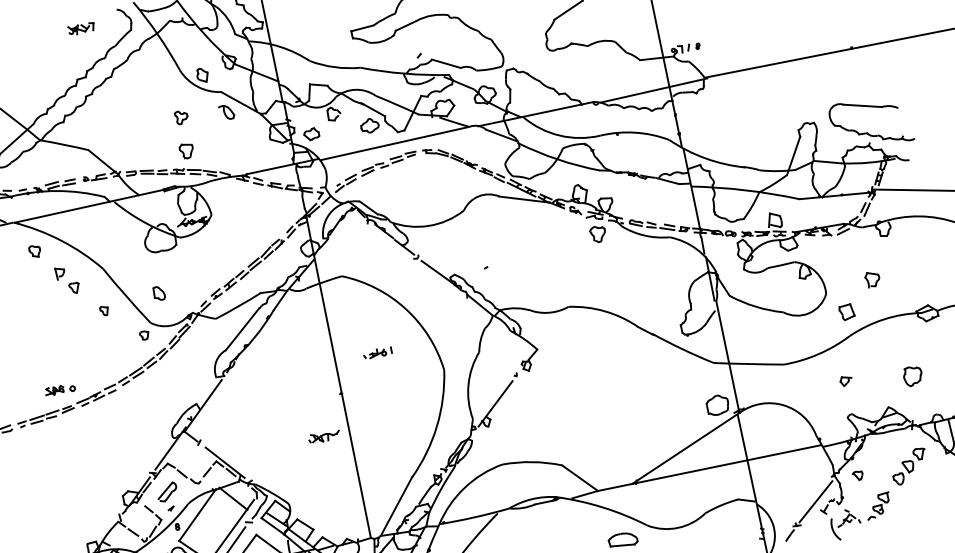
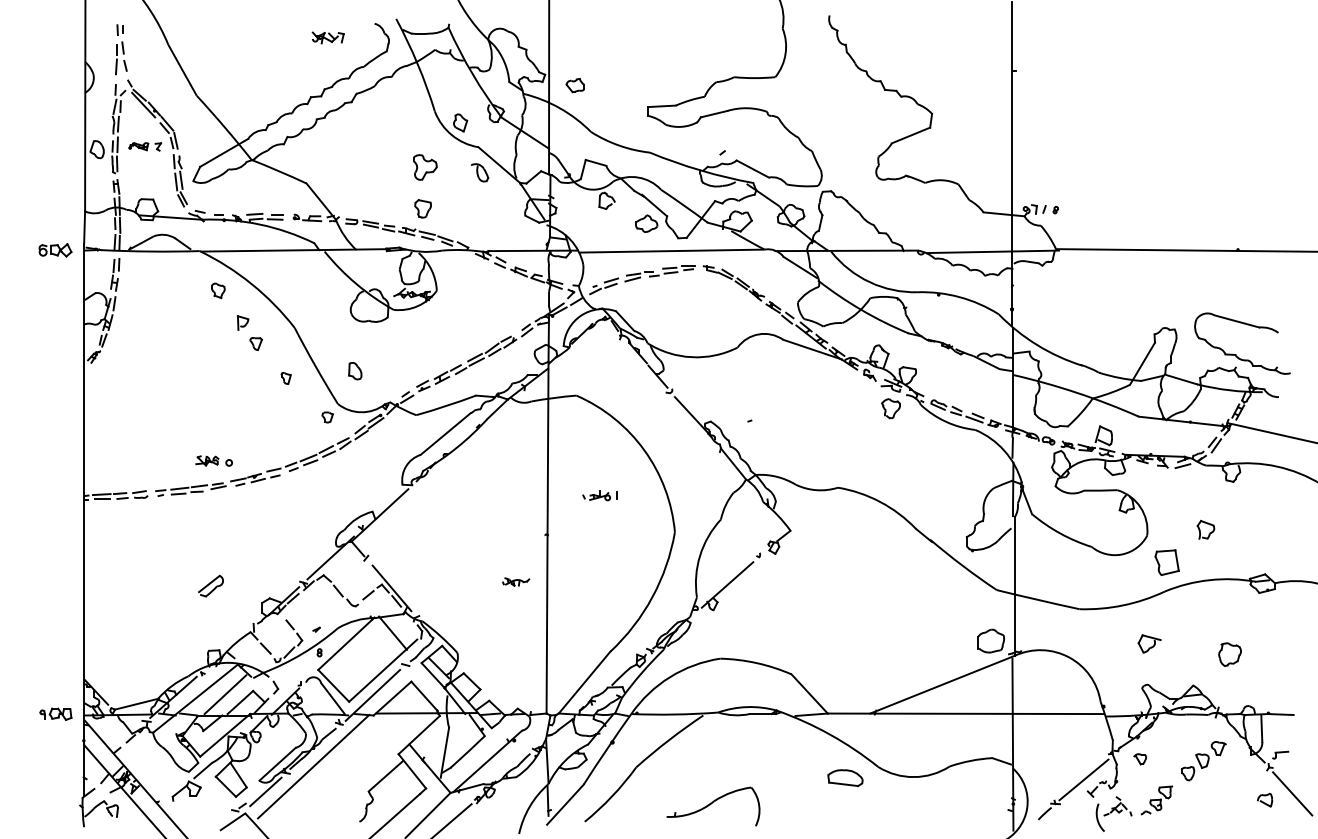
part: (181, 117) -> (425, 167), size x1.6
part: (310, 134) -> (574, 85), moved
part: (847, 312) -> (1167, 562), size x1.4
part: (846, 380) -> (1149, 643), size x1.6
part: (323, 436) -> (515, 581), size x0.7
part: (166, 491) -> (210, 585), moved

